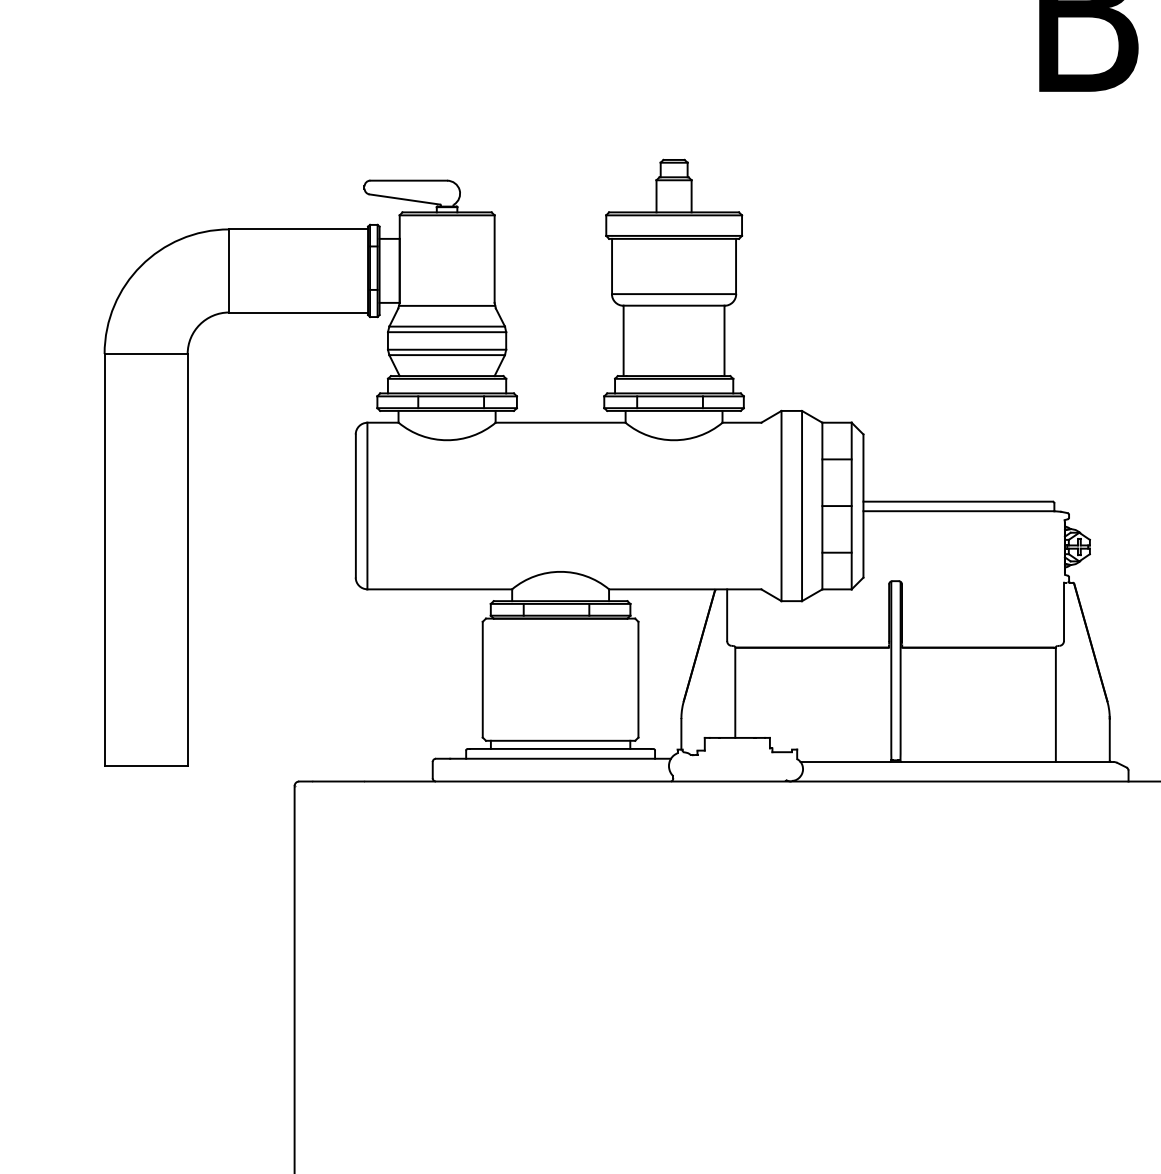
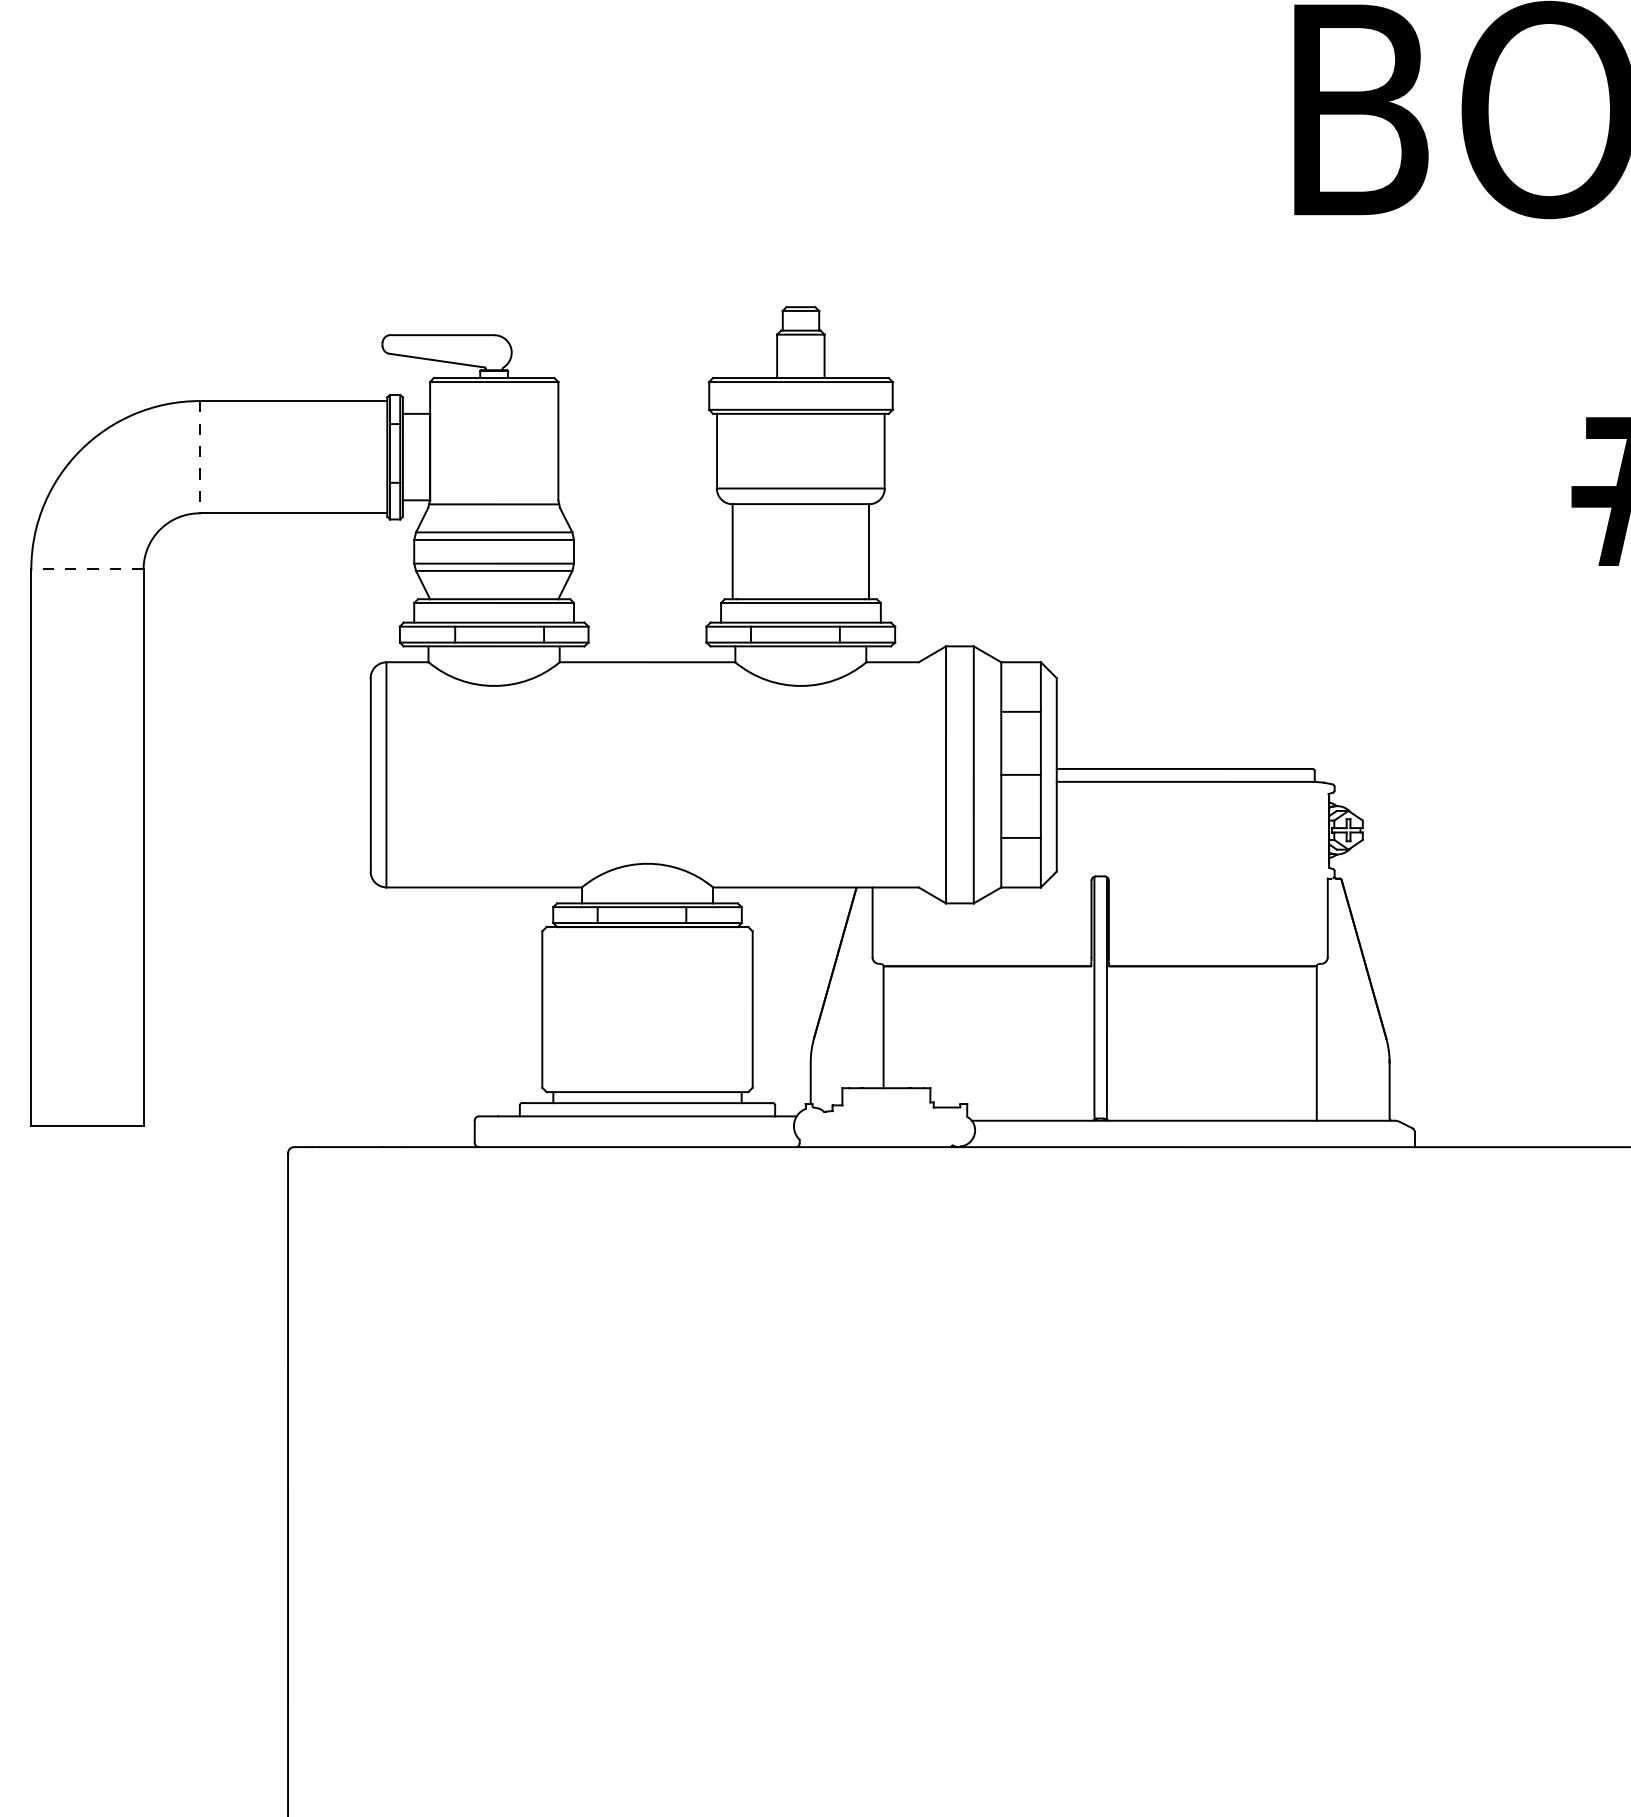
line: (229, 271) -> (199, 457), solid -> dashed
line: (145, 354) -> (86, 569), solid -> dashed

